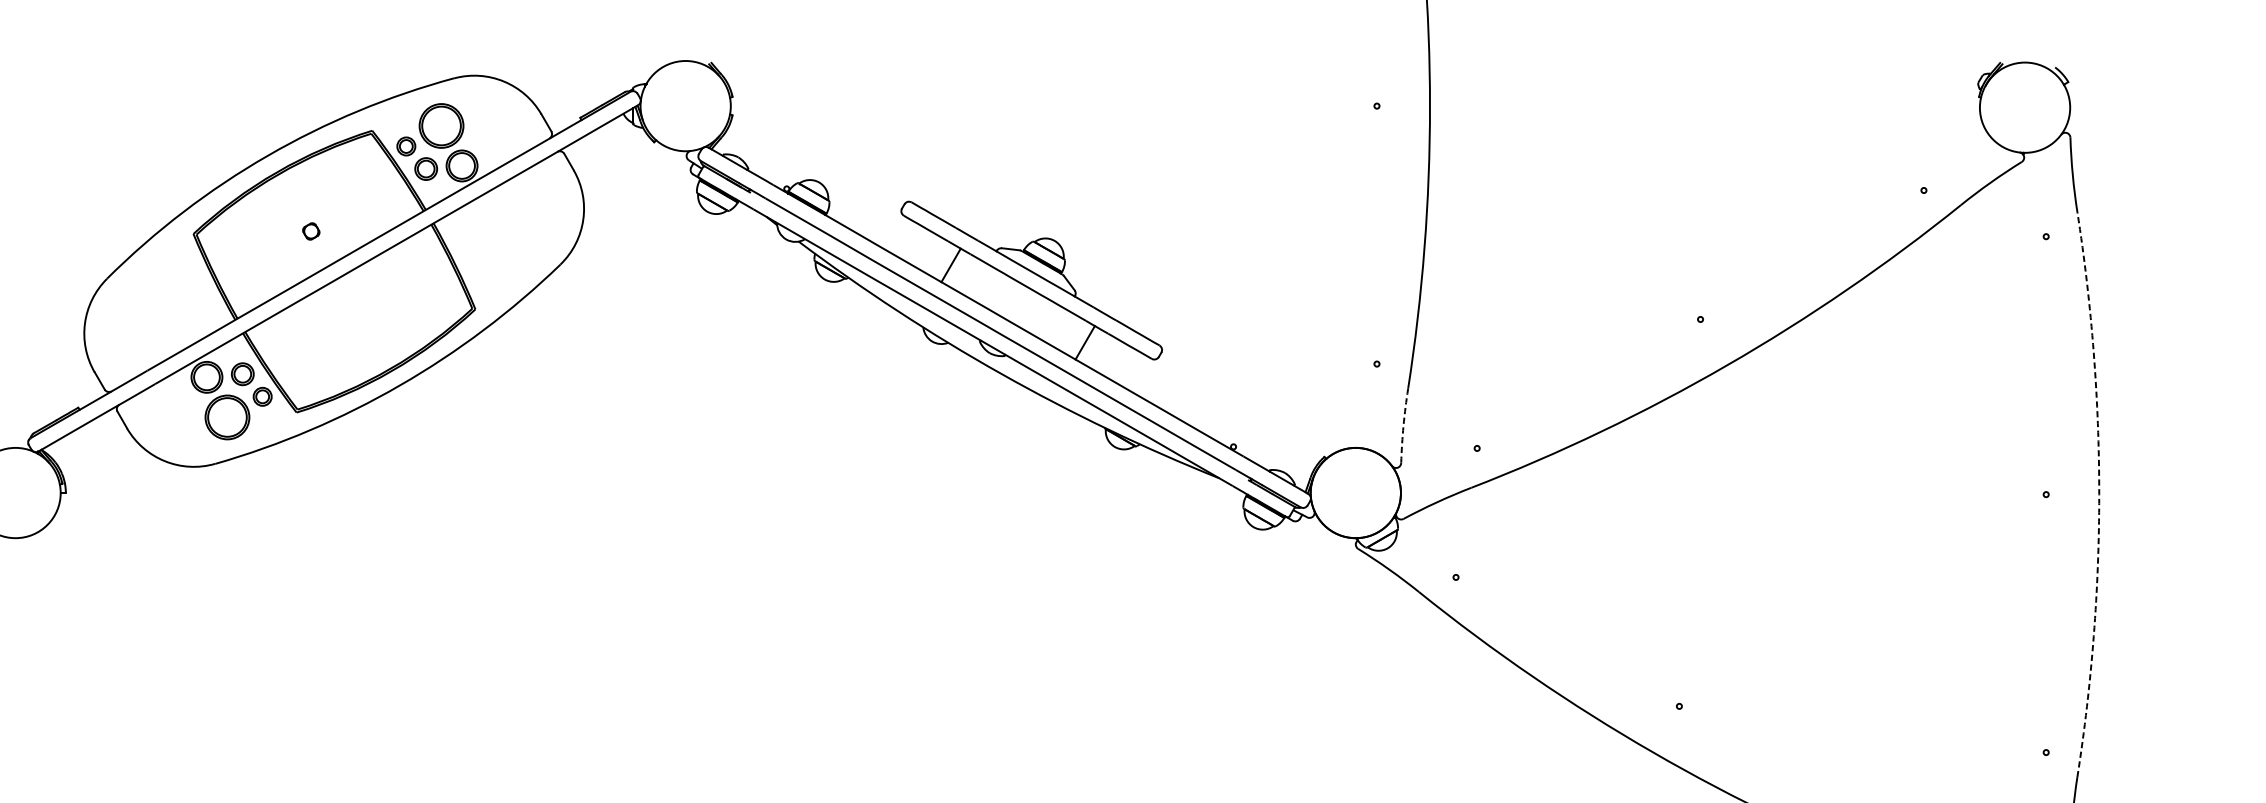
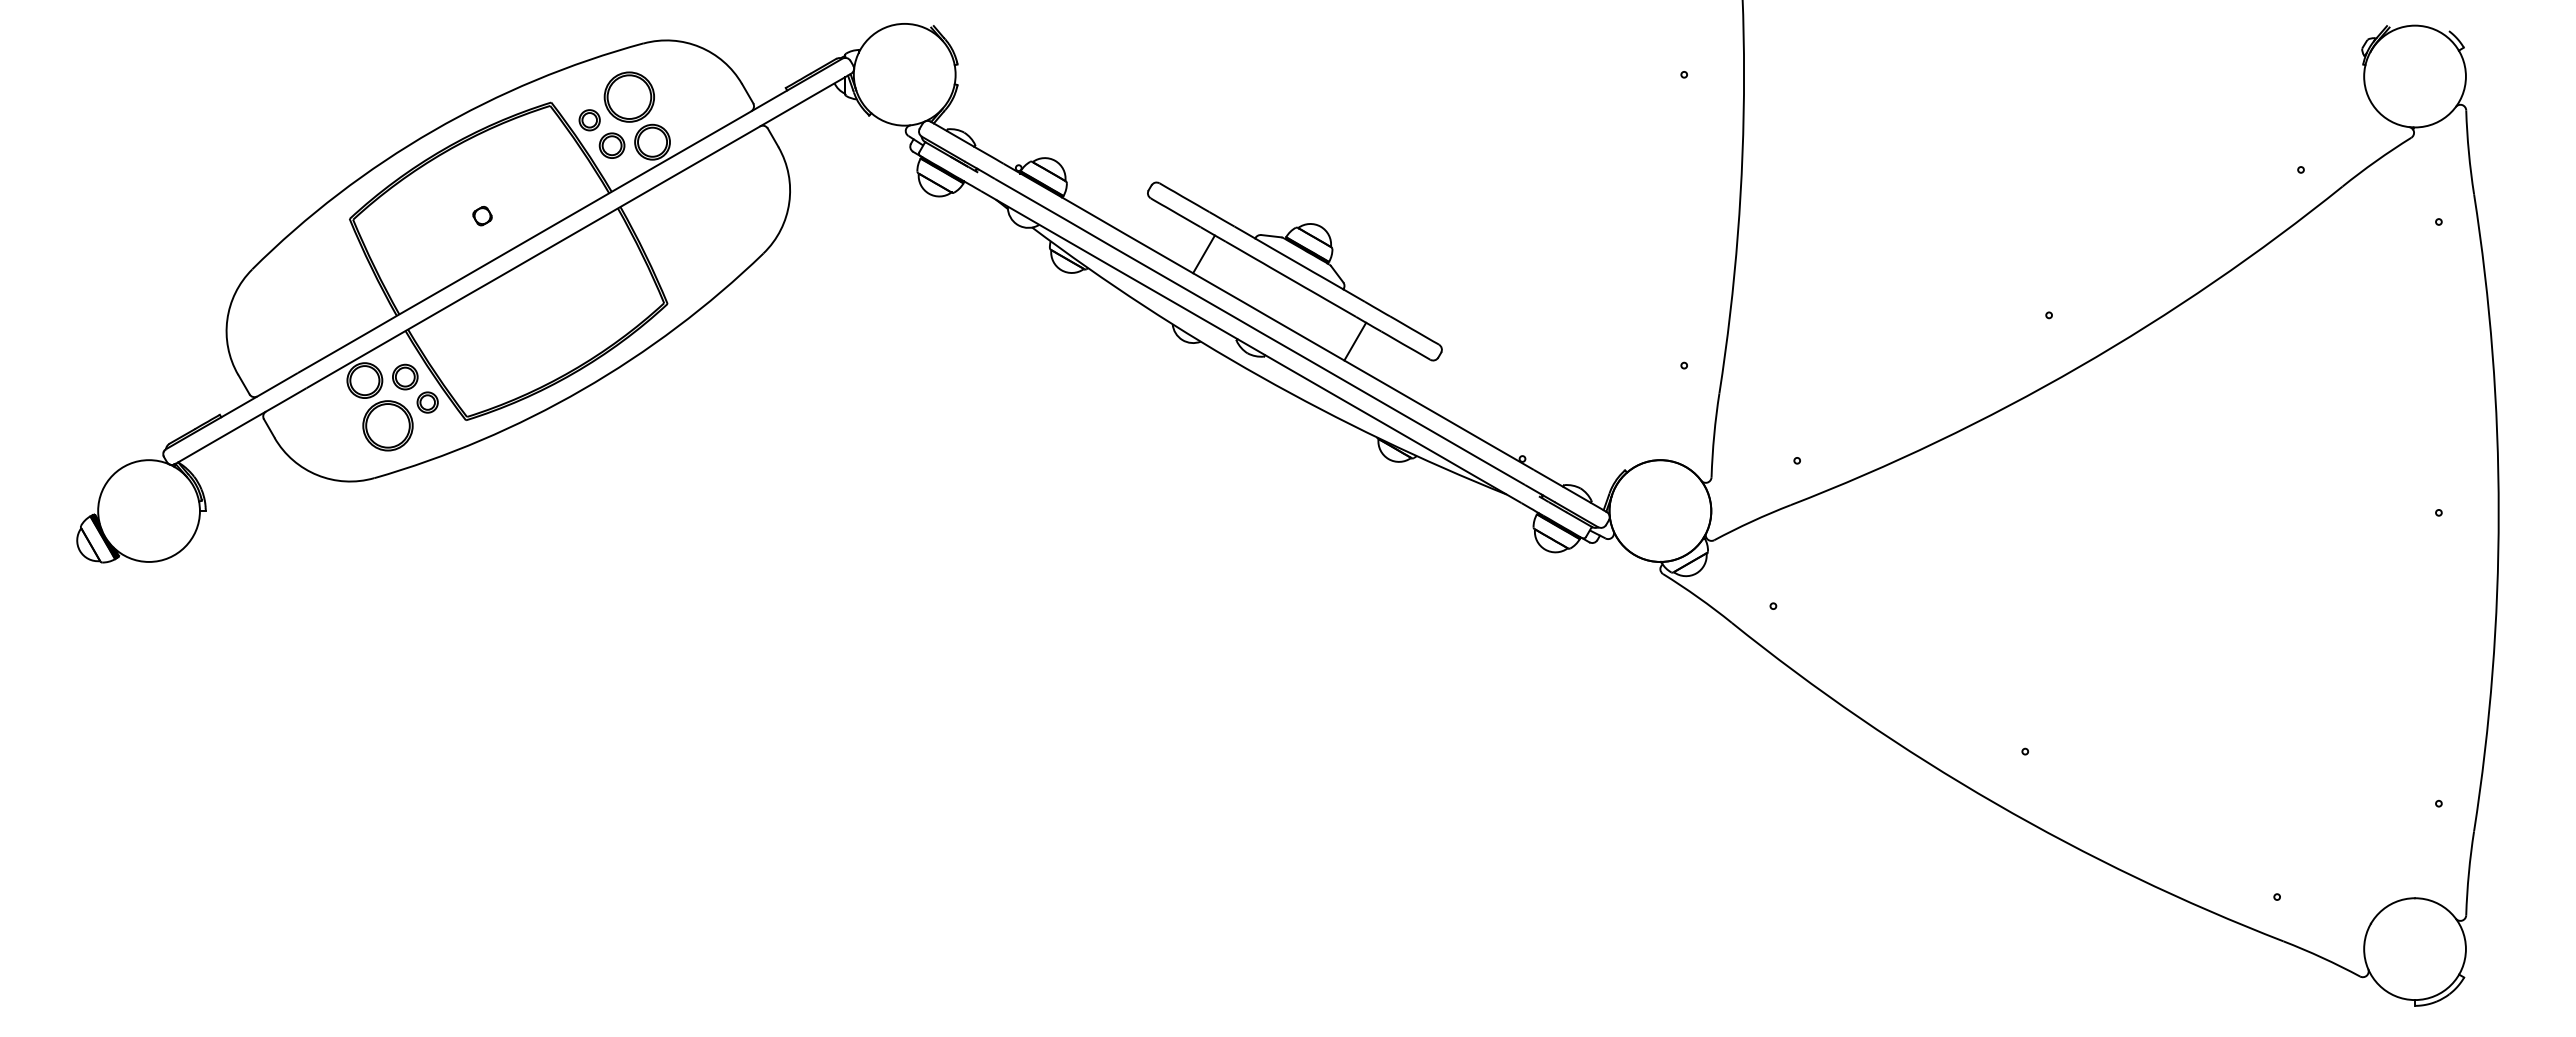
arc: (1403, 426) -> (1714, 435), dashed -> solid
arc: (2099, 494) -> (2498, 512), dashed -> solid

